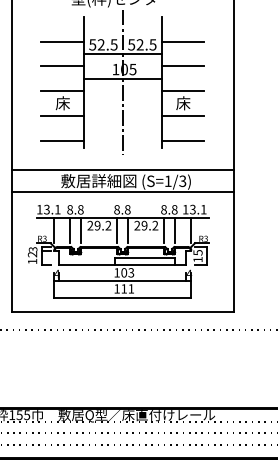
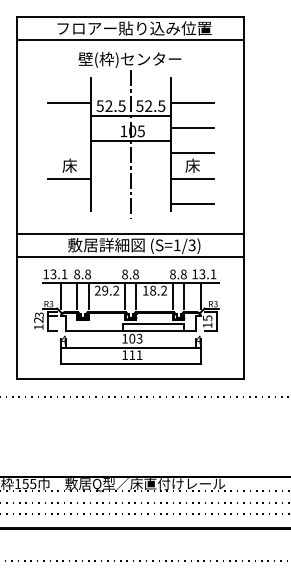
line: (62, 66) -> (69, 128), removed
line: (62, 91) -> (69, 153), removed
line: (62, 140) -> (69, 203), removed
text: (141, 225) -> (149, 290), 29.2 -> 18.2

